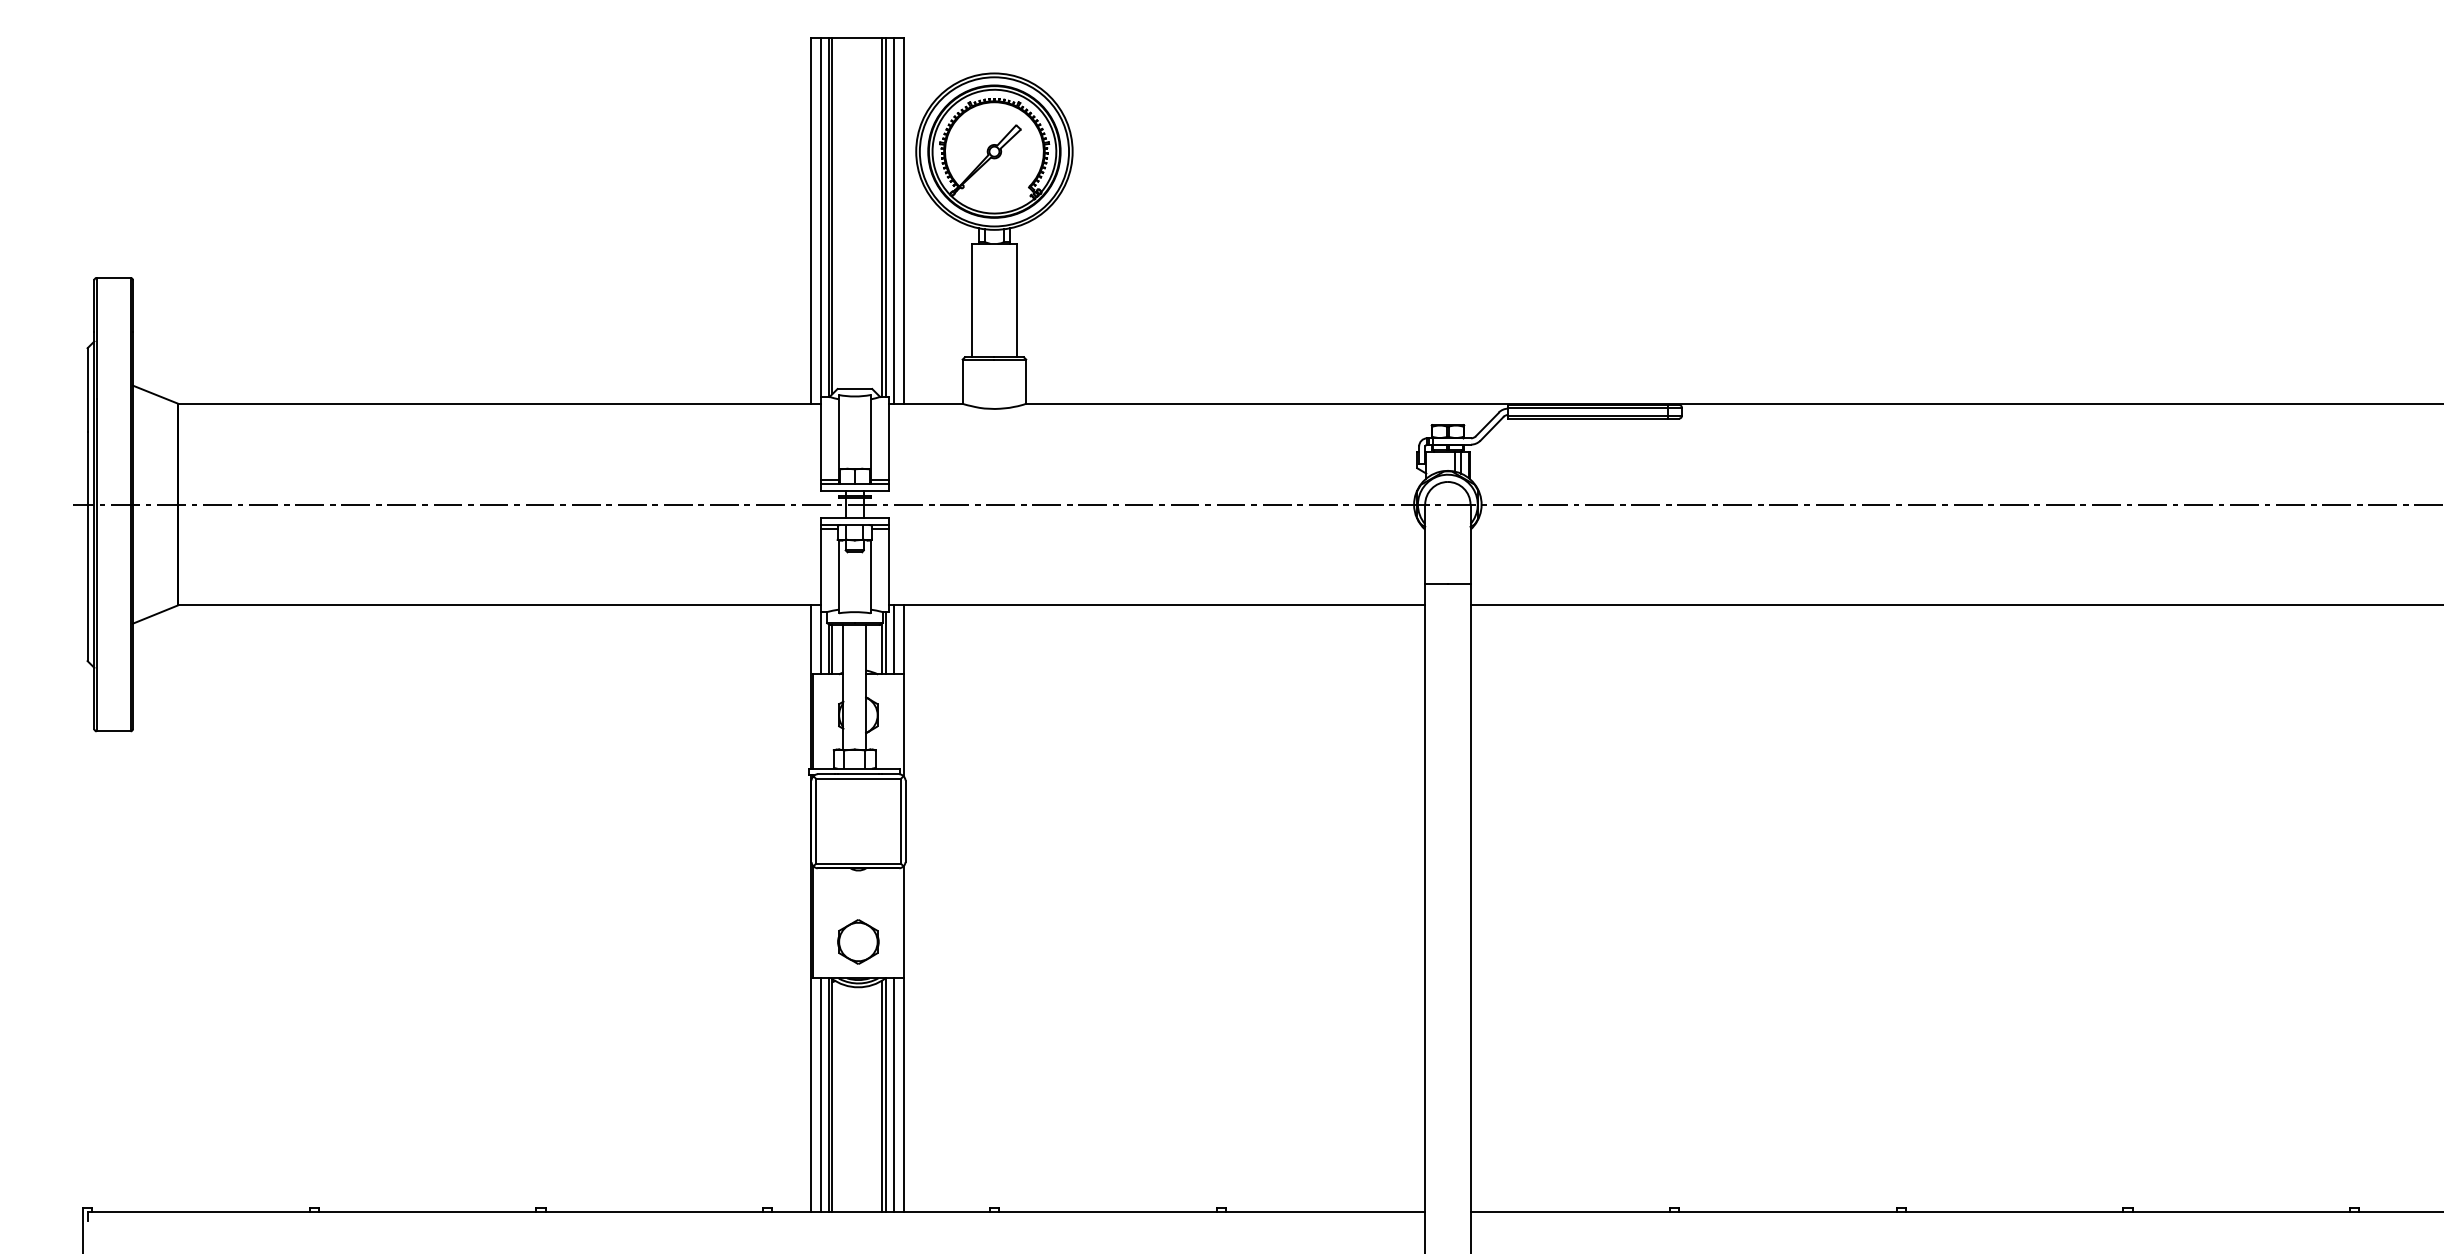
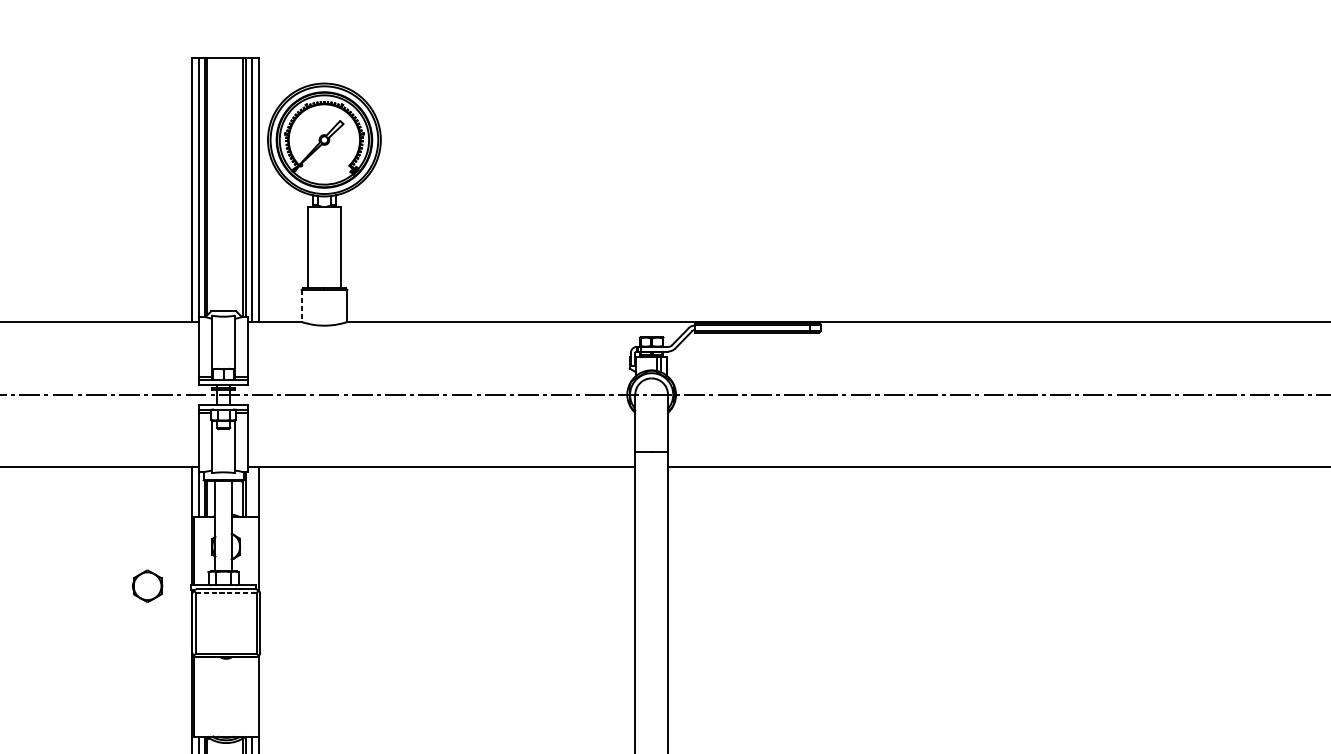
line: (962, 382) -> (301, 306), solid -> dashed
line: (893, 639) -> (251, 492), removed
line: (858, 778) -> (226, 592), solid -> dashed
part: (858, 941) -> (147, 585), moved

